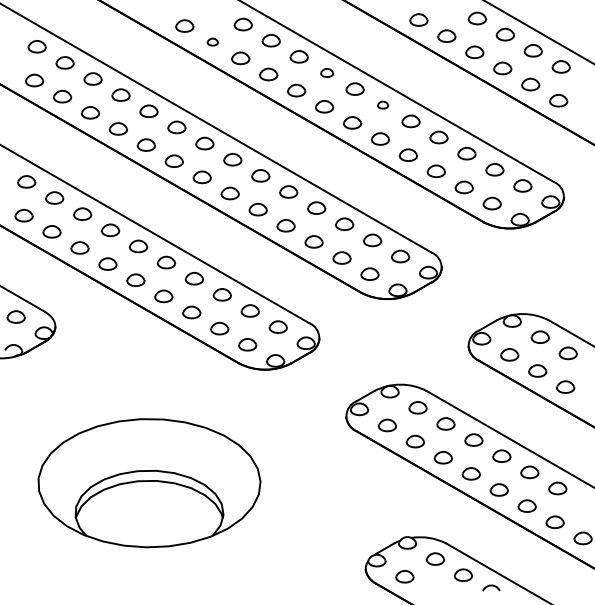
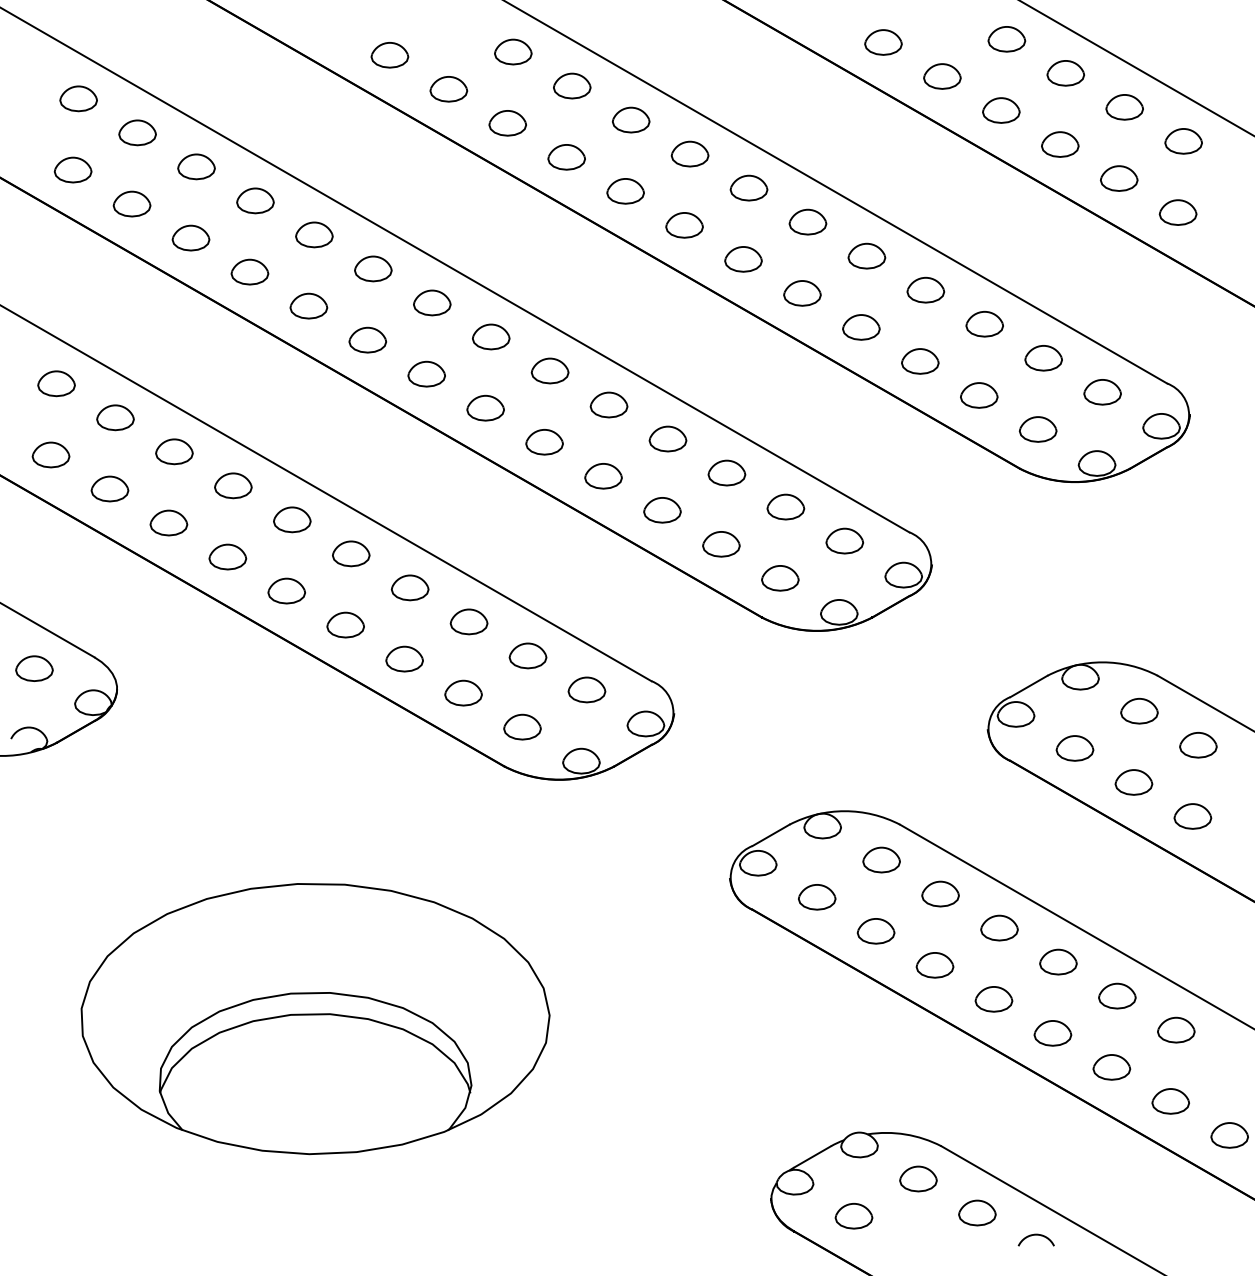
part: (212, 41) -> (448, 87), size x1.67
part: (326, 72) -> (688, 153), size x1.43
part: (382, 104) -> (806, 220), size x1.67

